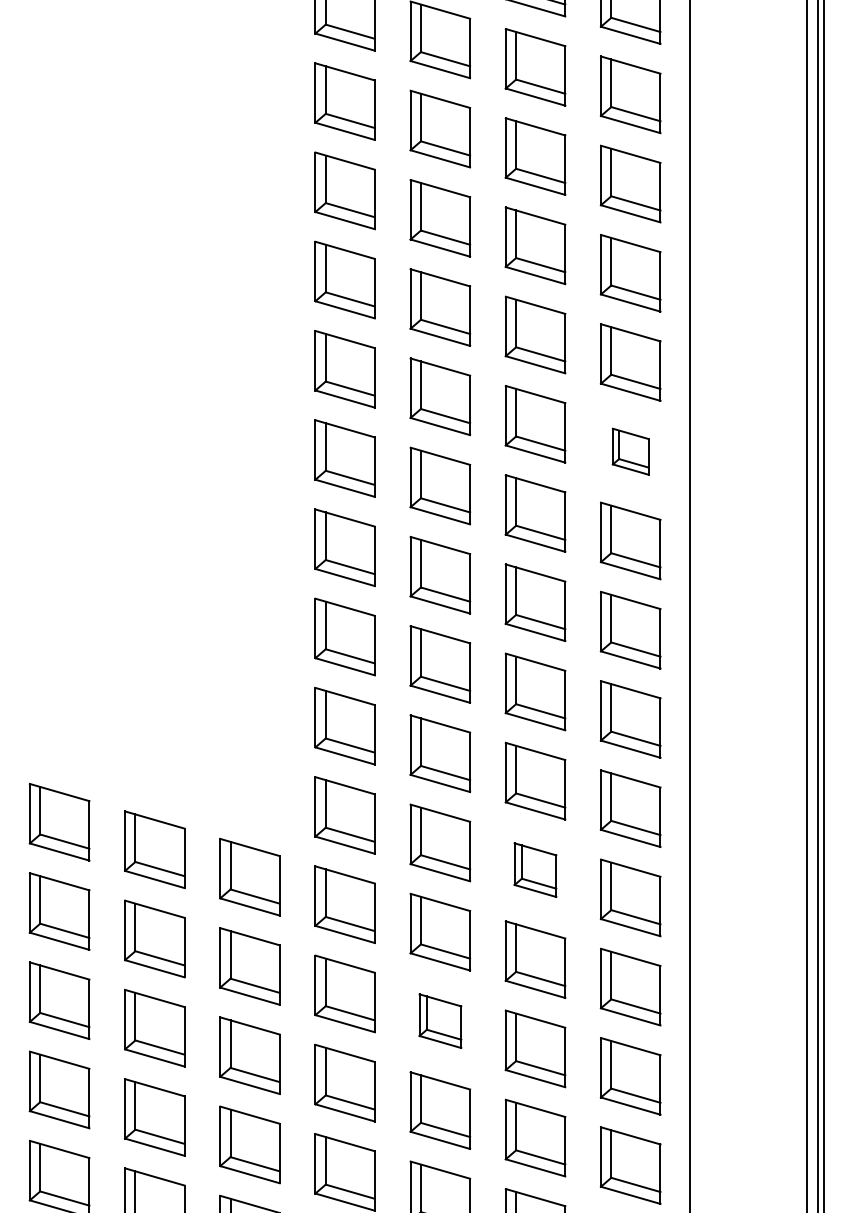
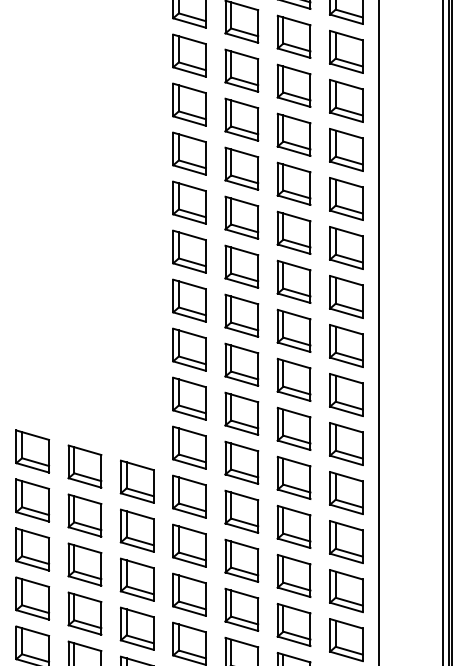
part: (630, 450) -> (346, 247), size x1.67
part: (534, 869) -> (293, 477), size x1.43
part: (439, 1020) -> (241, 560), size x1.43

